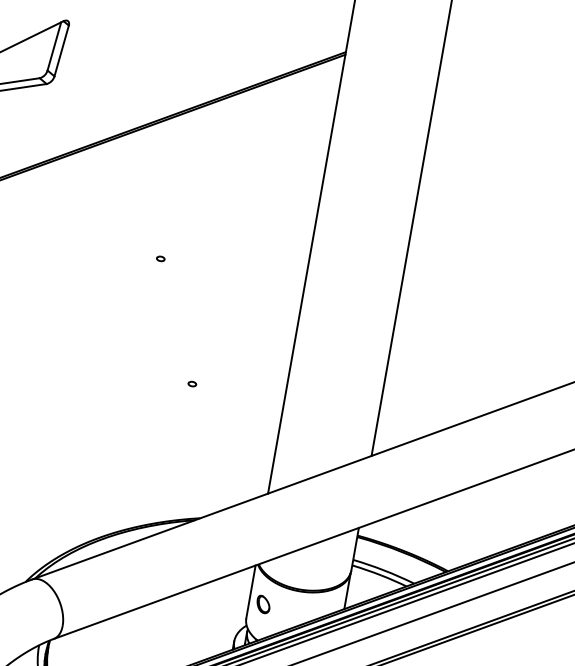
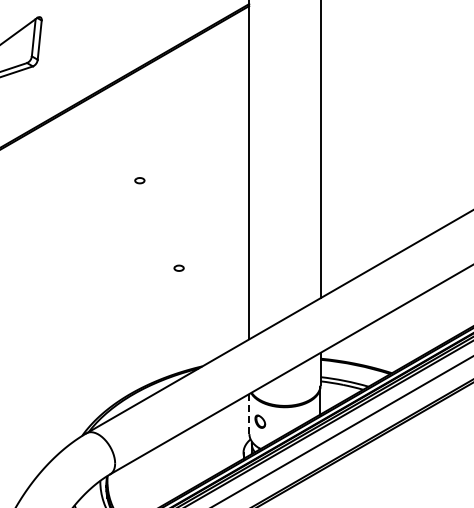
part: (160, 257) -> (139, 179), size x1.6
part: (192, 384) -> (179, 268), size x1.6
line: (250, 592) -> (249, 414), solid -> dashed

